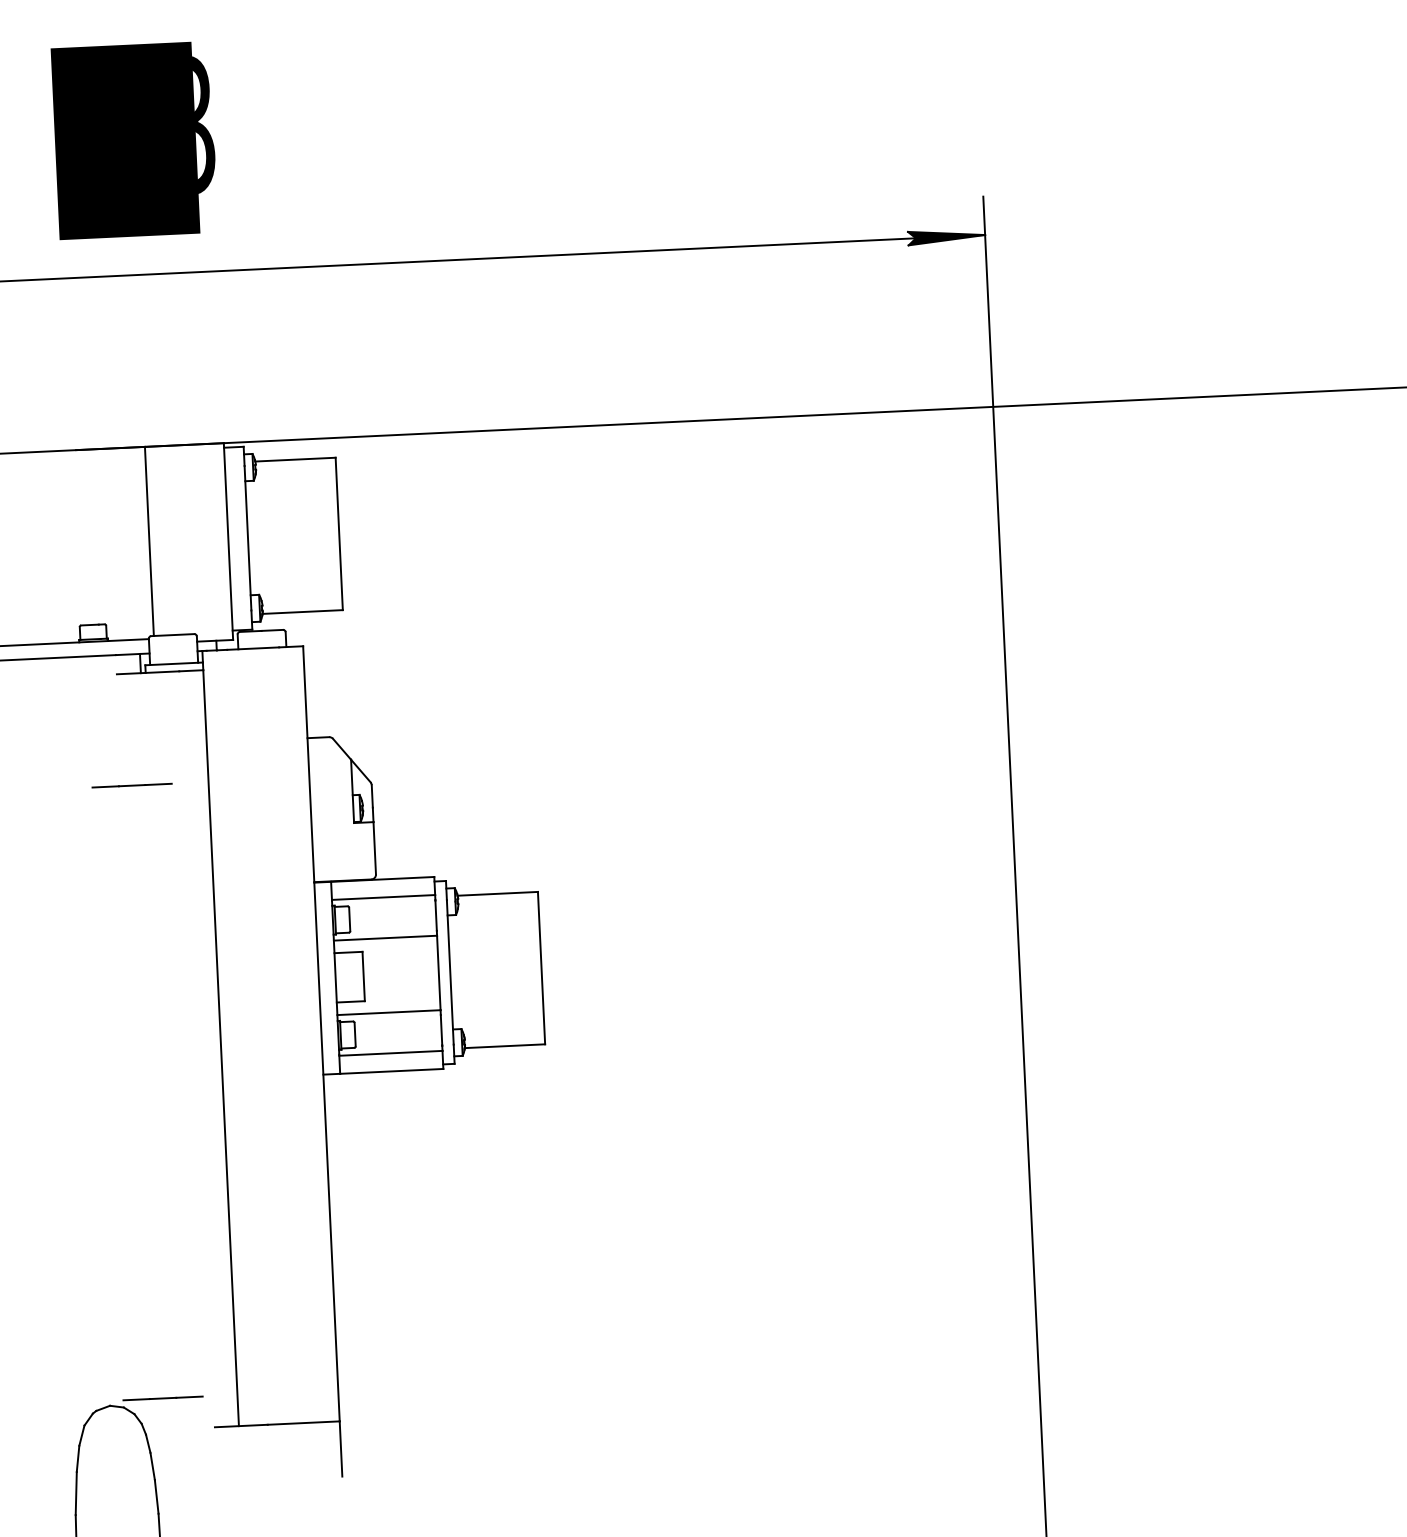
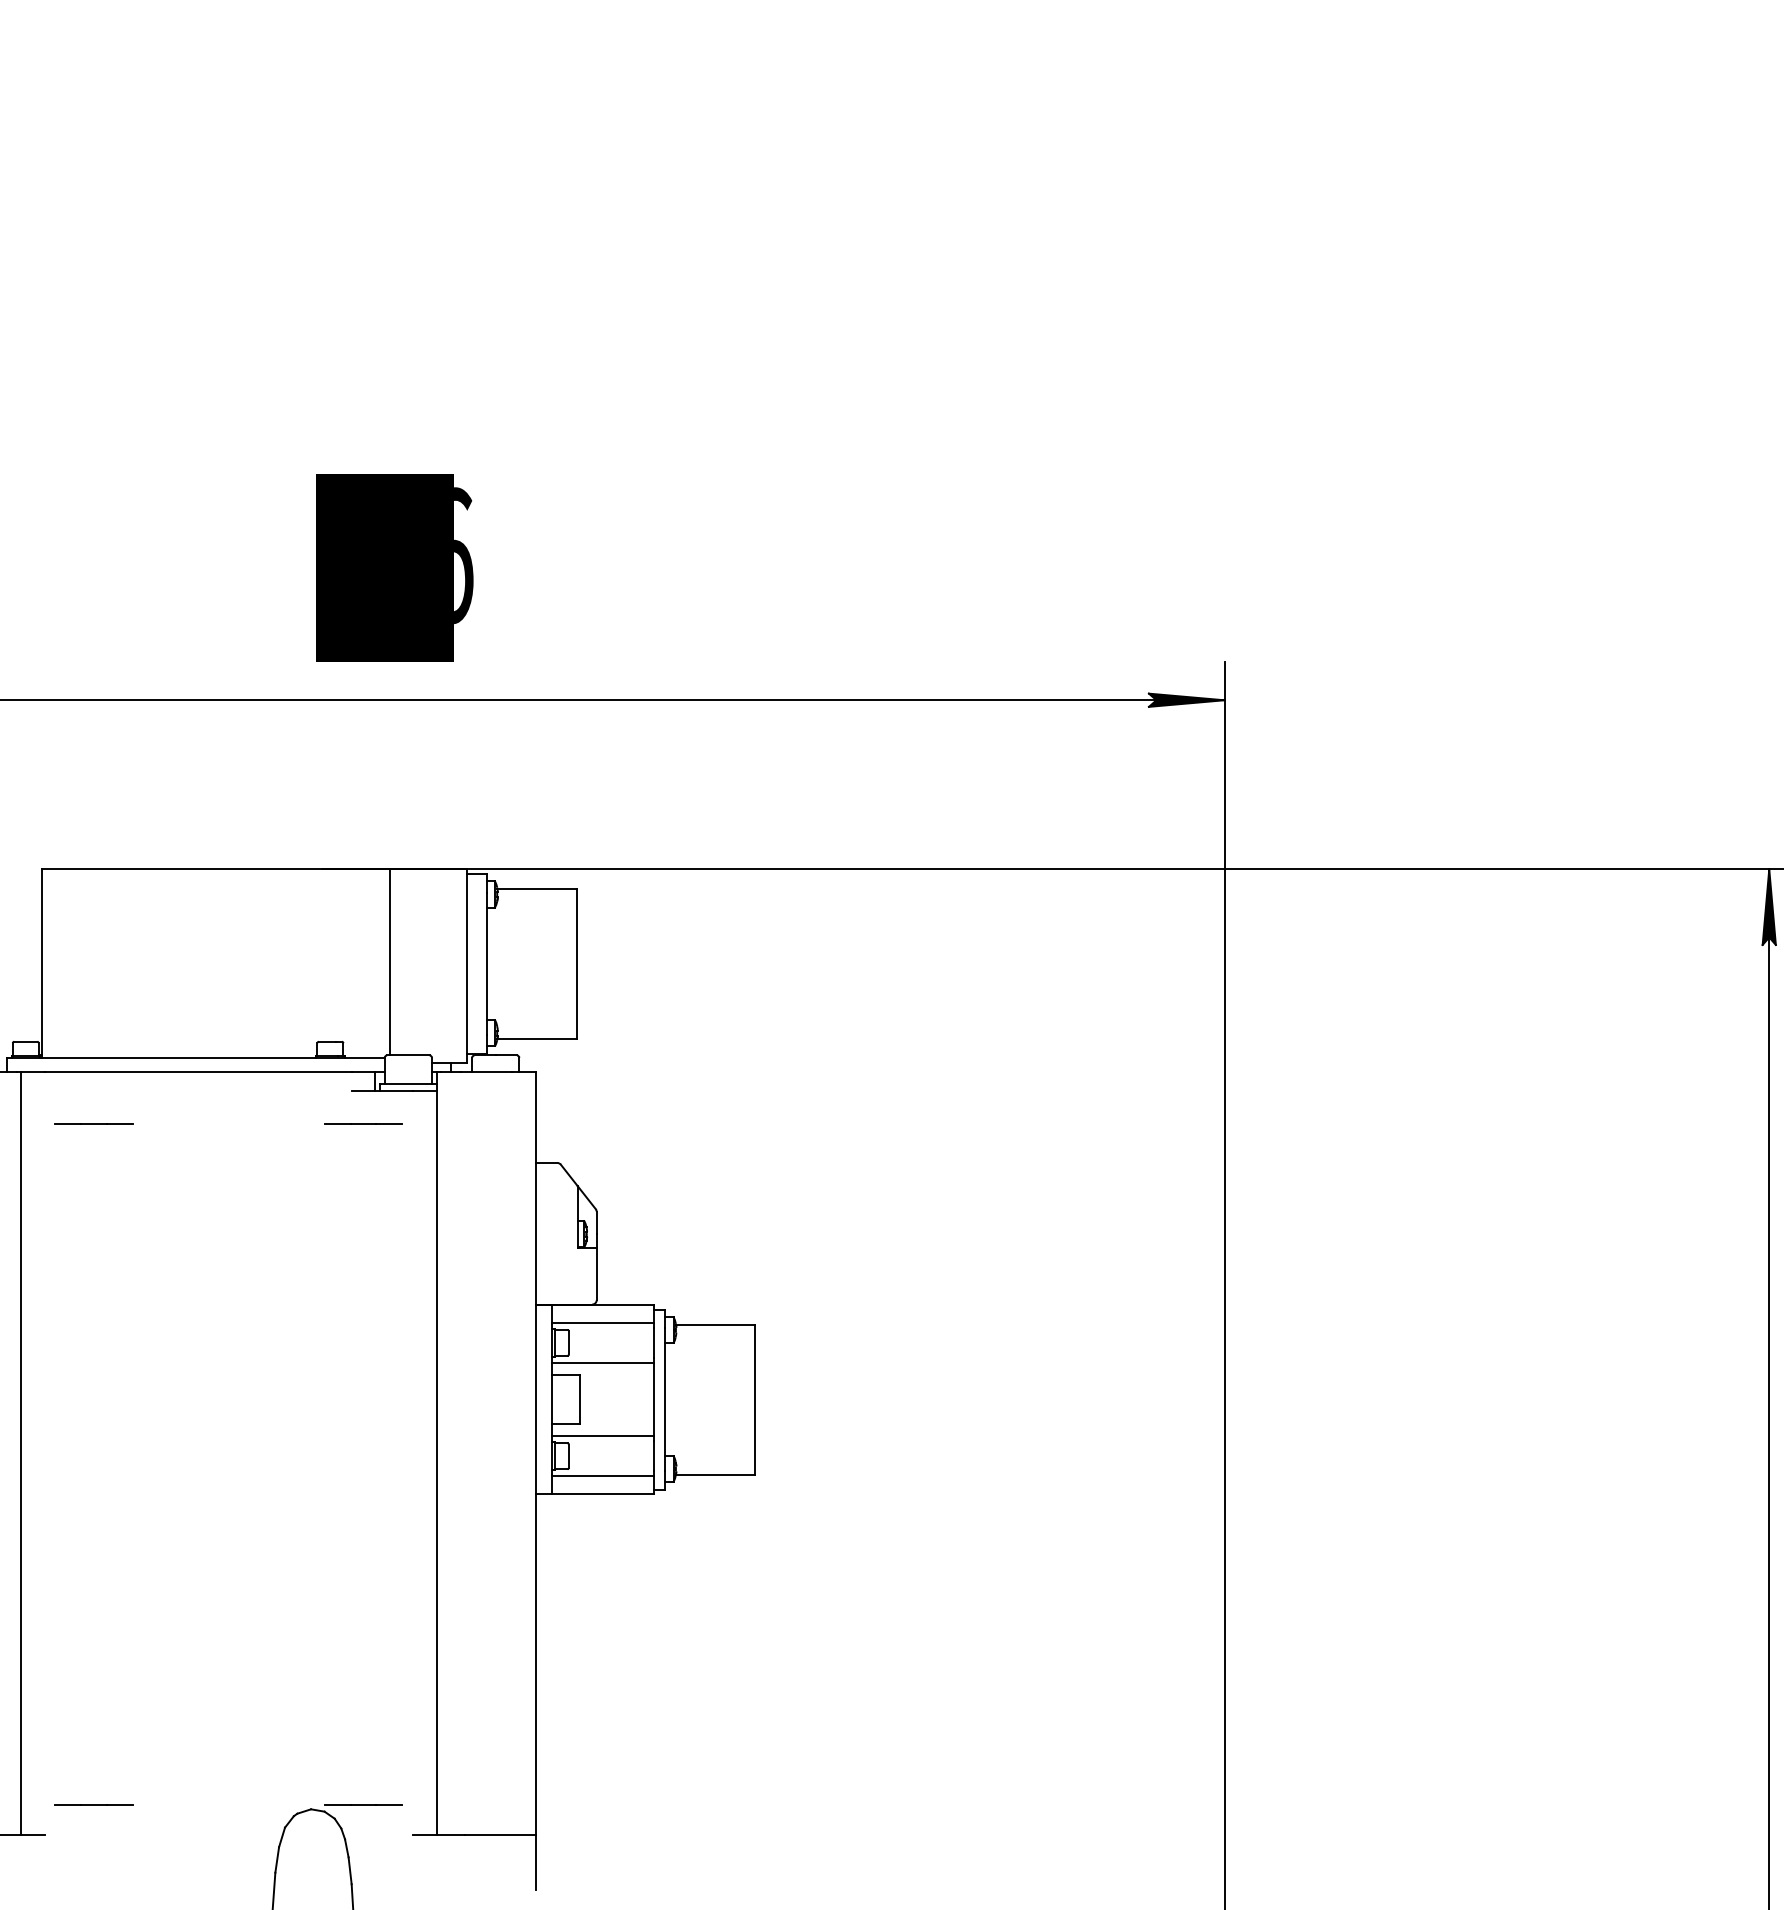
text: (204, 124) -> (463, 555), 243 -> 336
line: (132, 784) -> (363, 1123), moved

